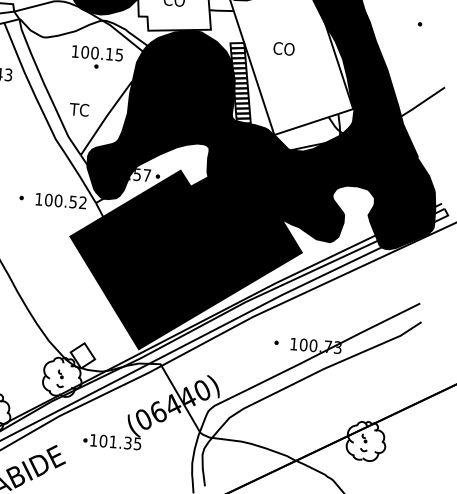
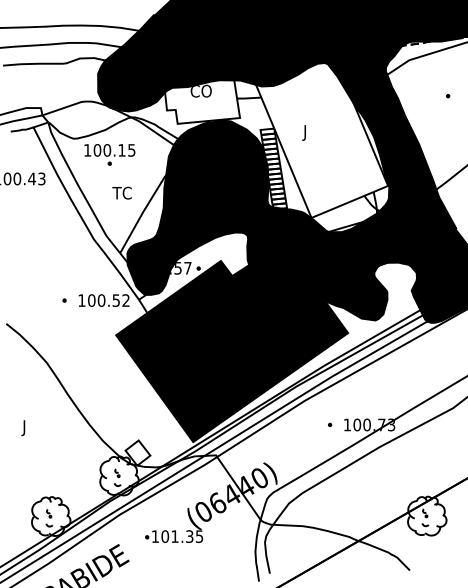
text: (283, 49) -> (313, 132), CO -> J
part: (96, 57) -> (109, 154), moved
text: (78, 109) -> (121, 192), moved

